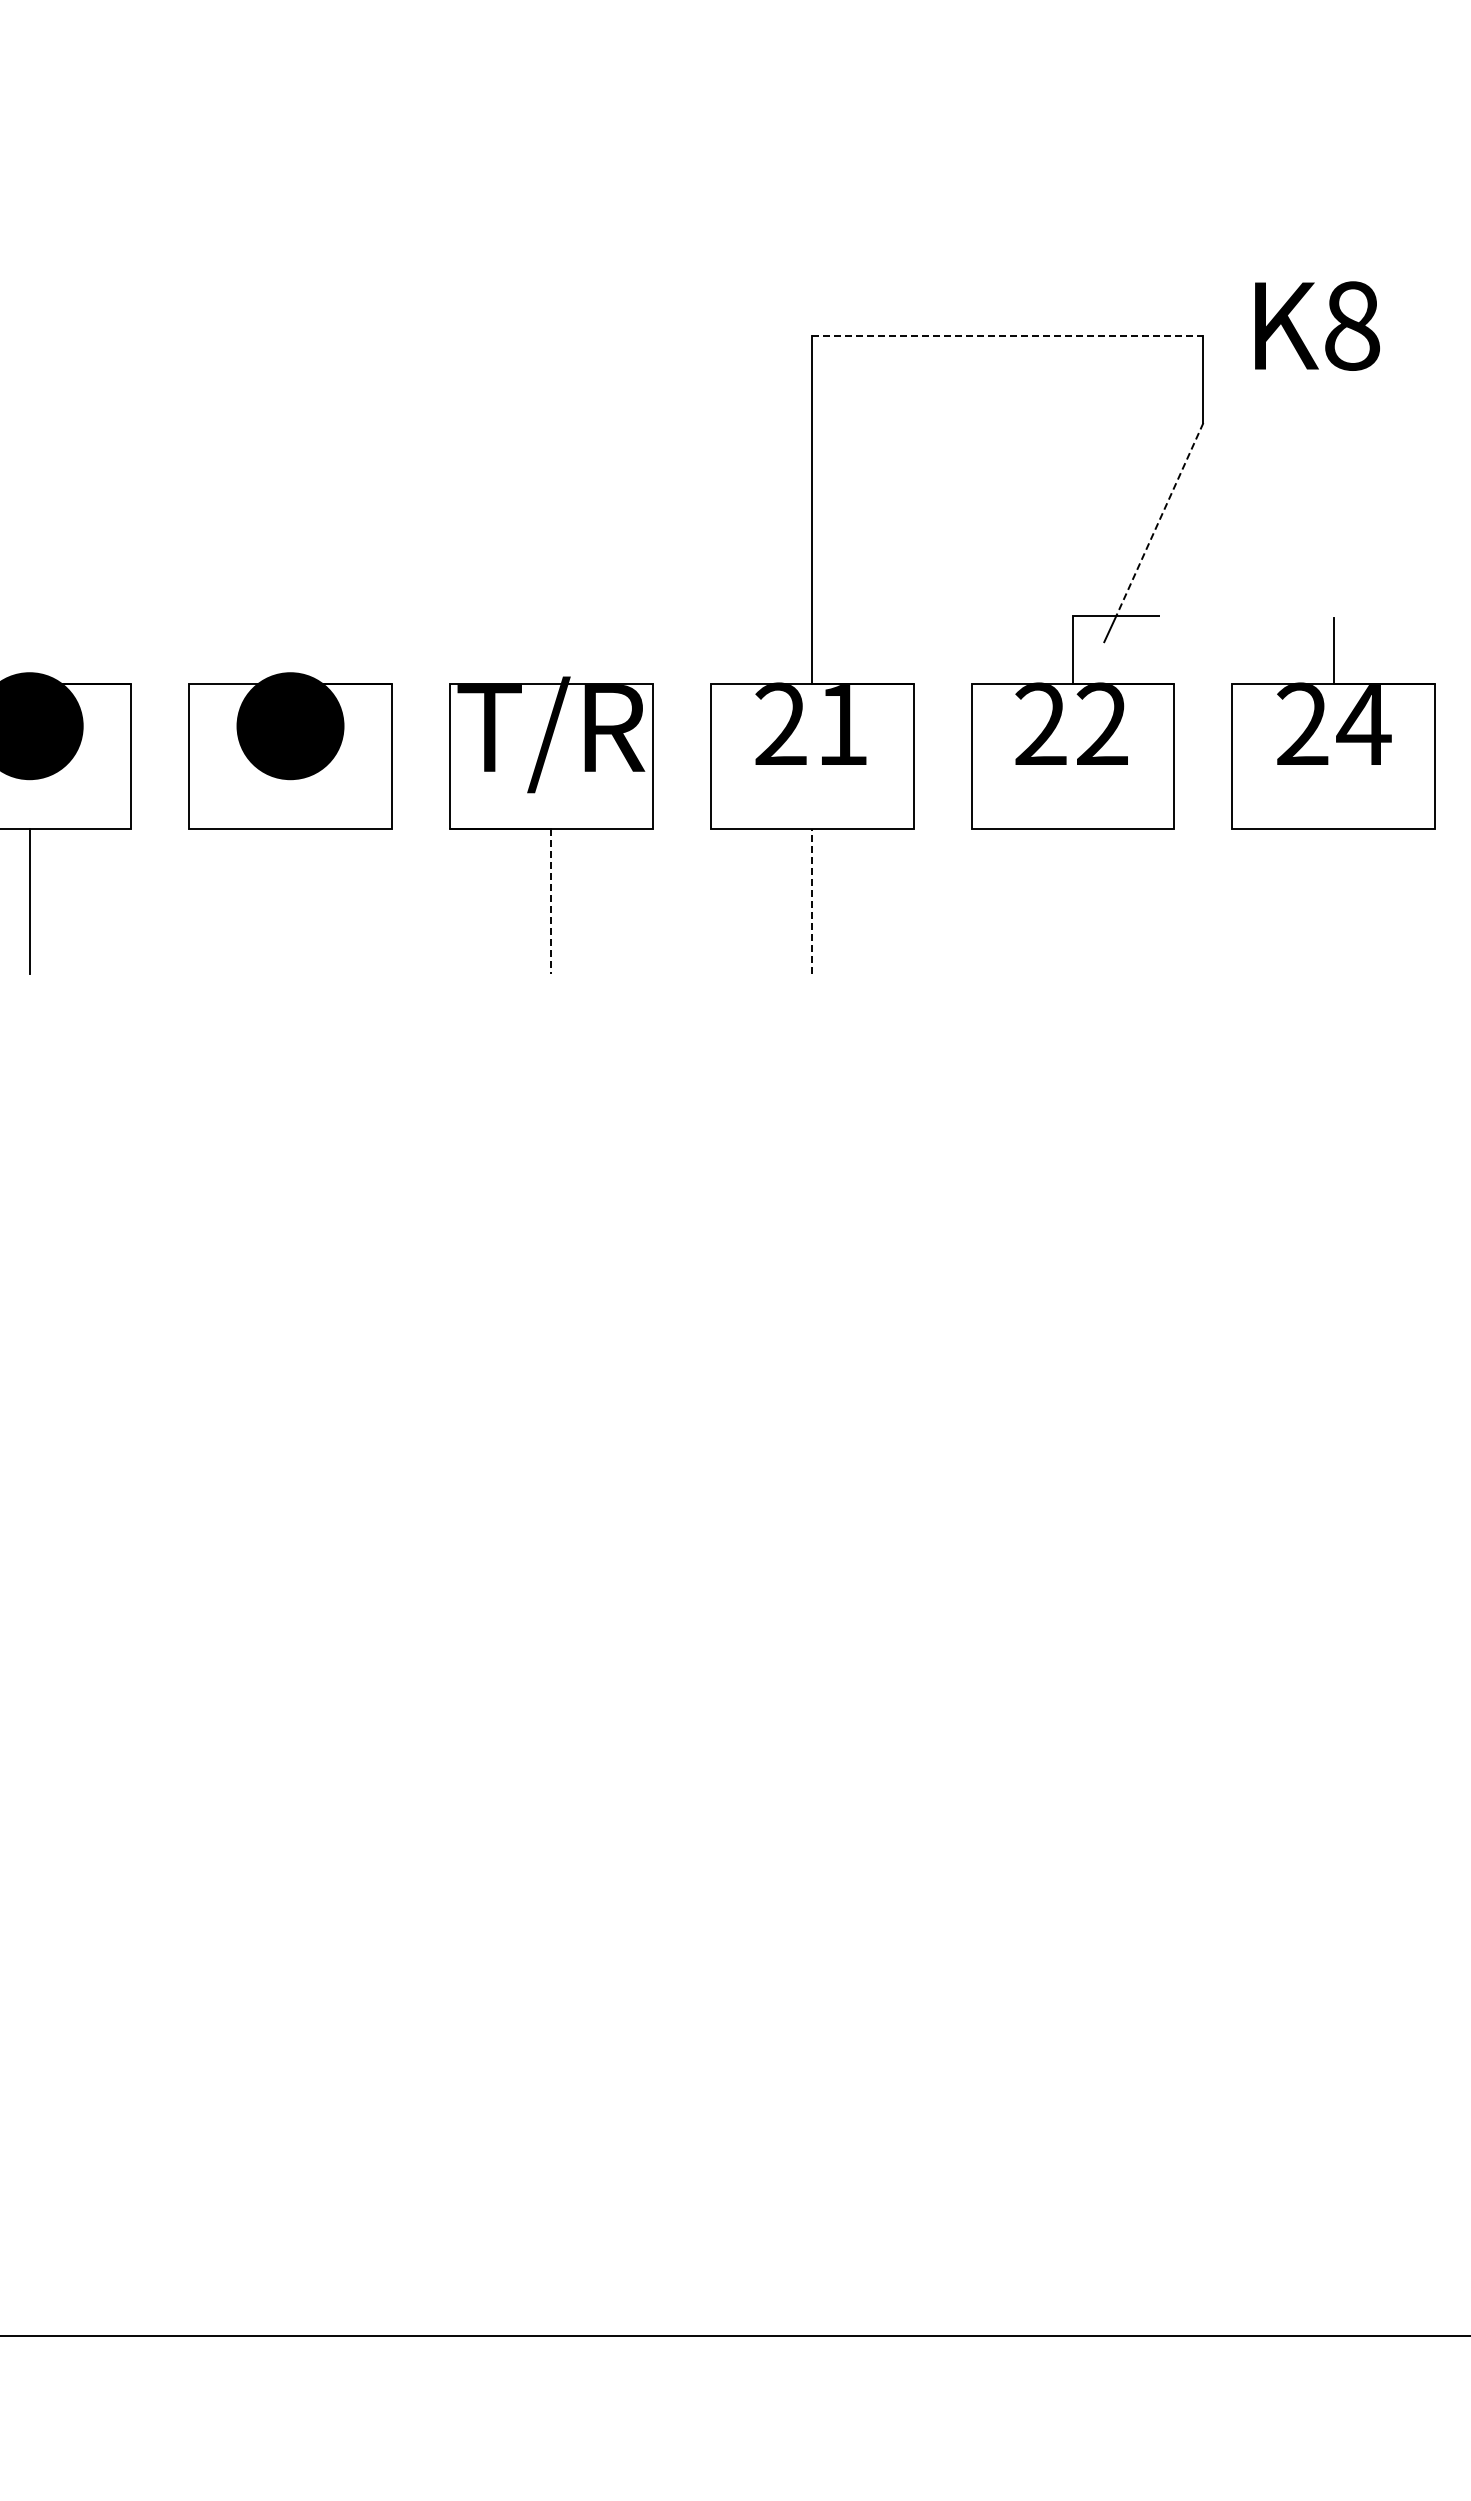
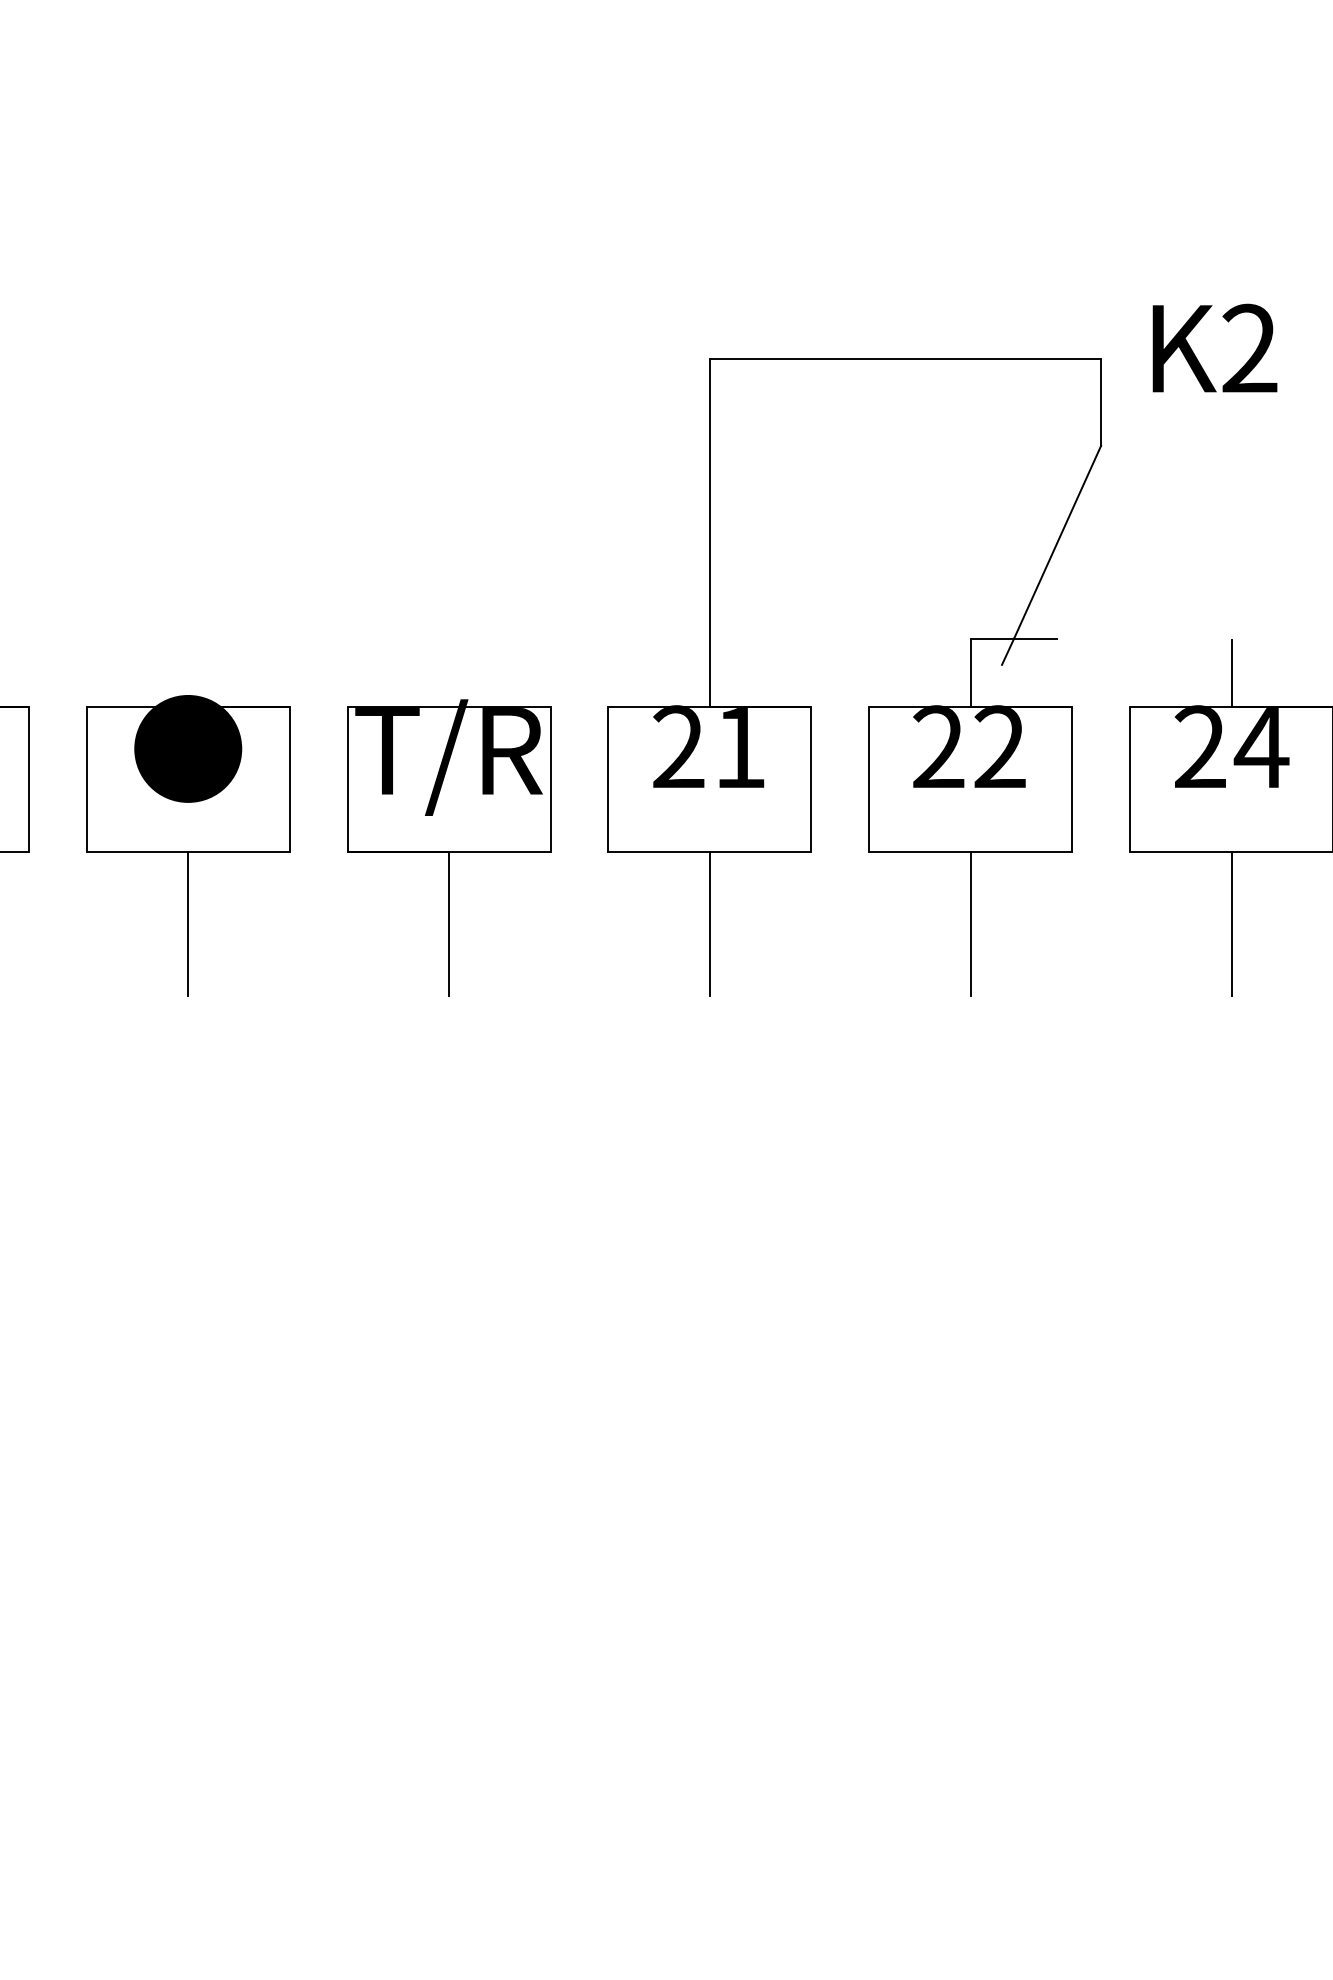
text: (1352, 325) -> (1250, 348), K8 -> K2
line: (1007, 336) -> (905, 359), dashed -> solid
line: (1159, 519) -> (1057, 542), dashed -> solid
line: (290, 900) -> (188, 923), added
line: (812, 900) -> (710, 923), dashed -> solid
line: (1072, 900) -> (970, 923), added
line: (1333, 900) -> (1231, 923), added
line: (551, 901) -> (449, 924), dashed -> solid

